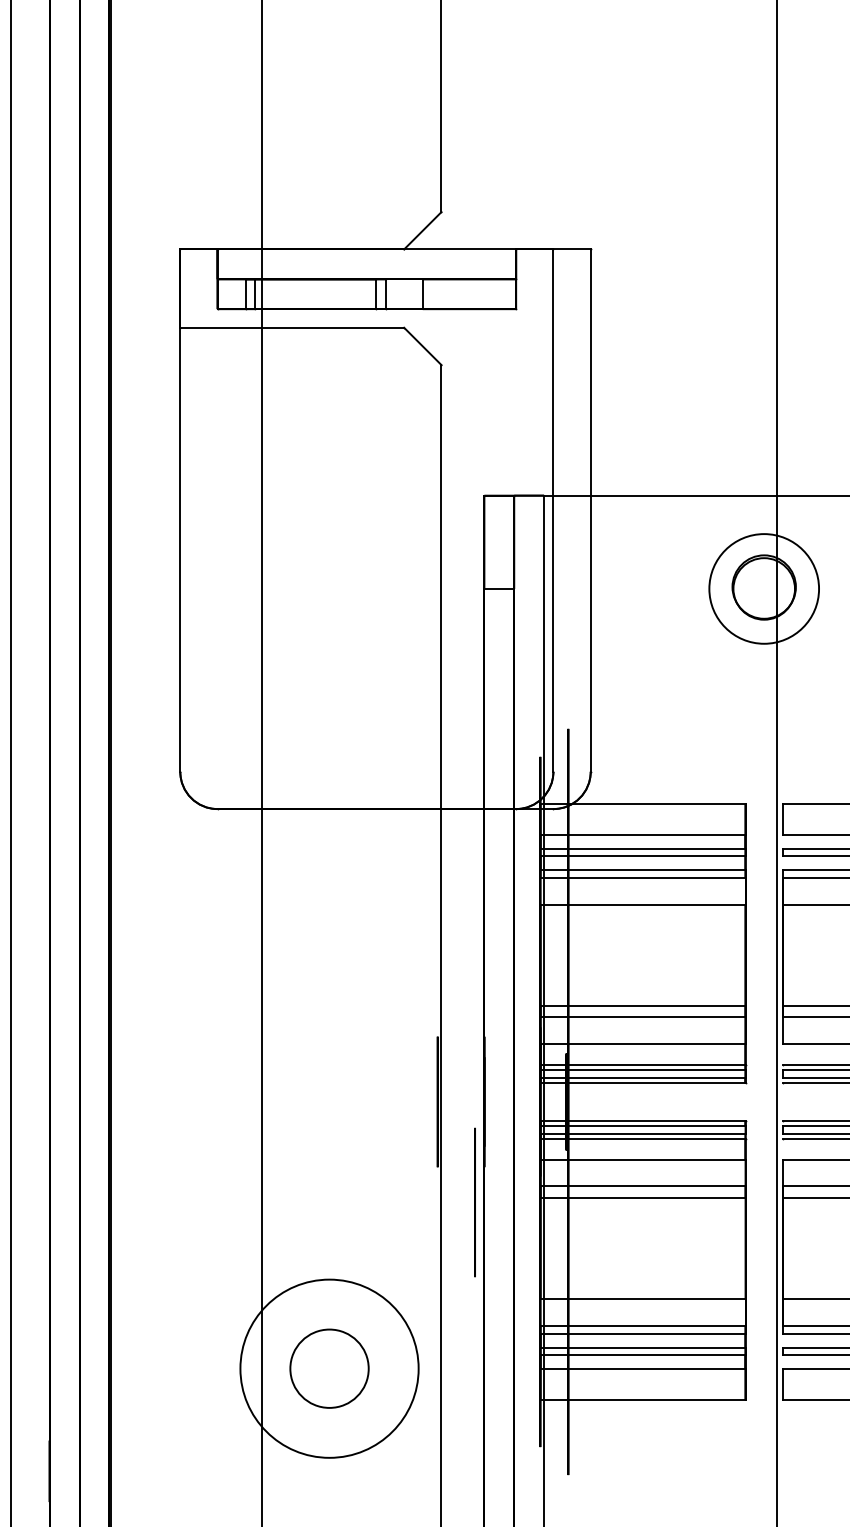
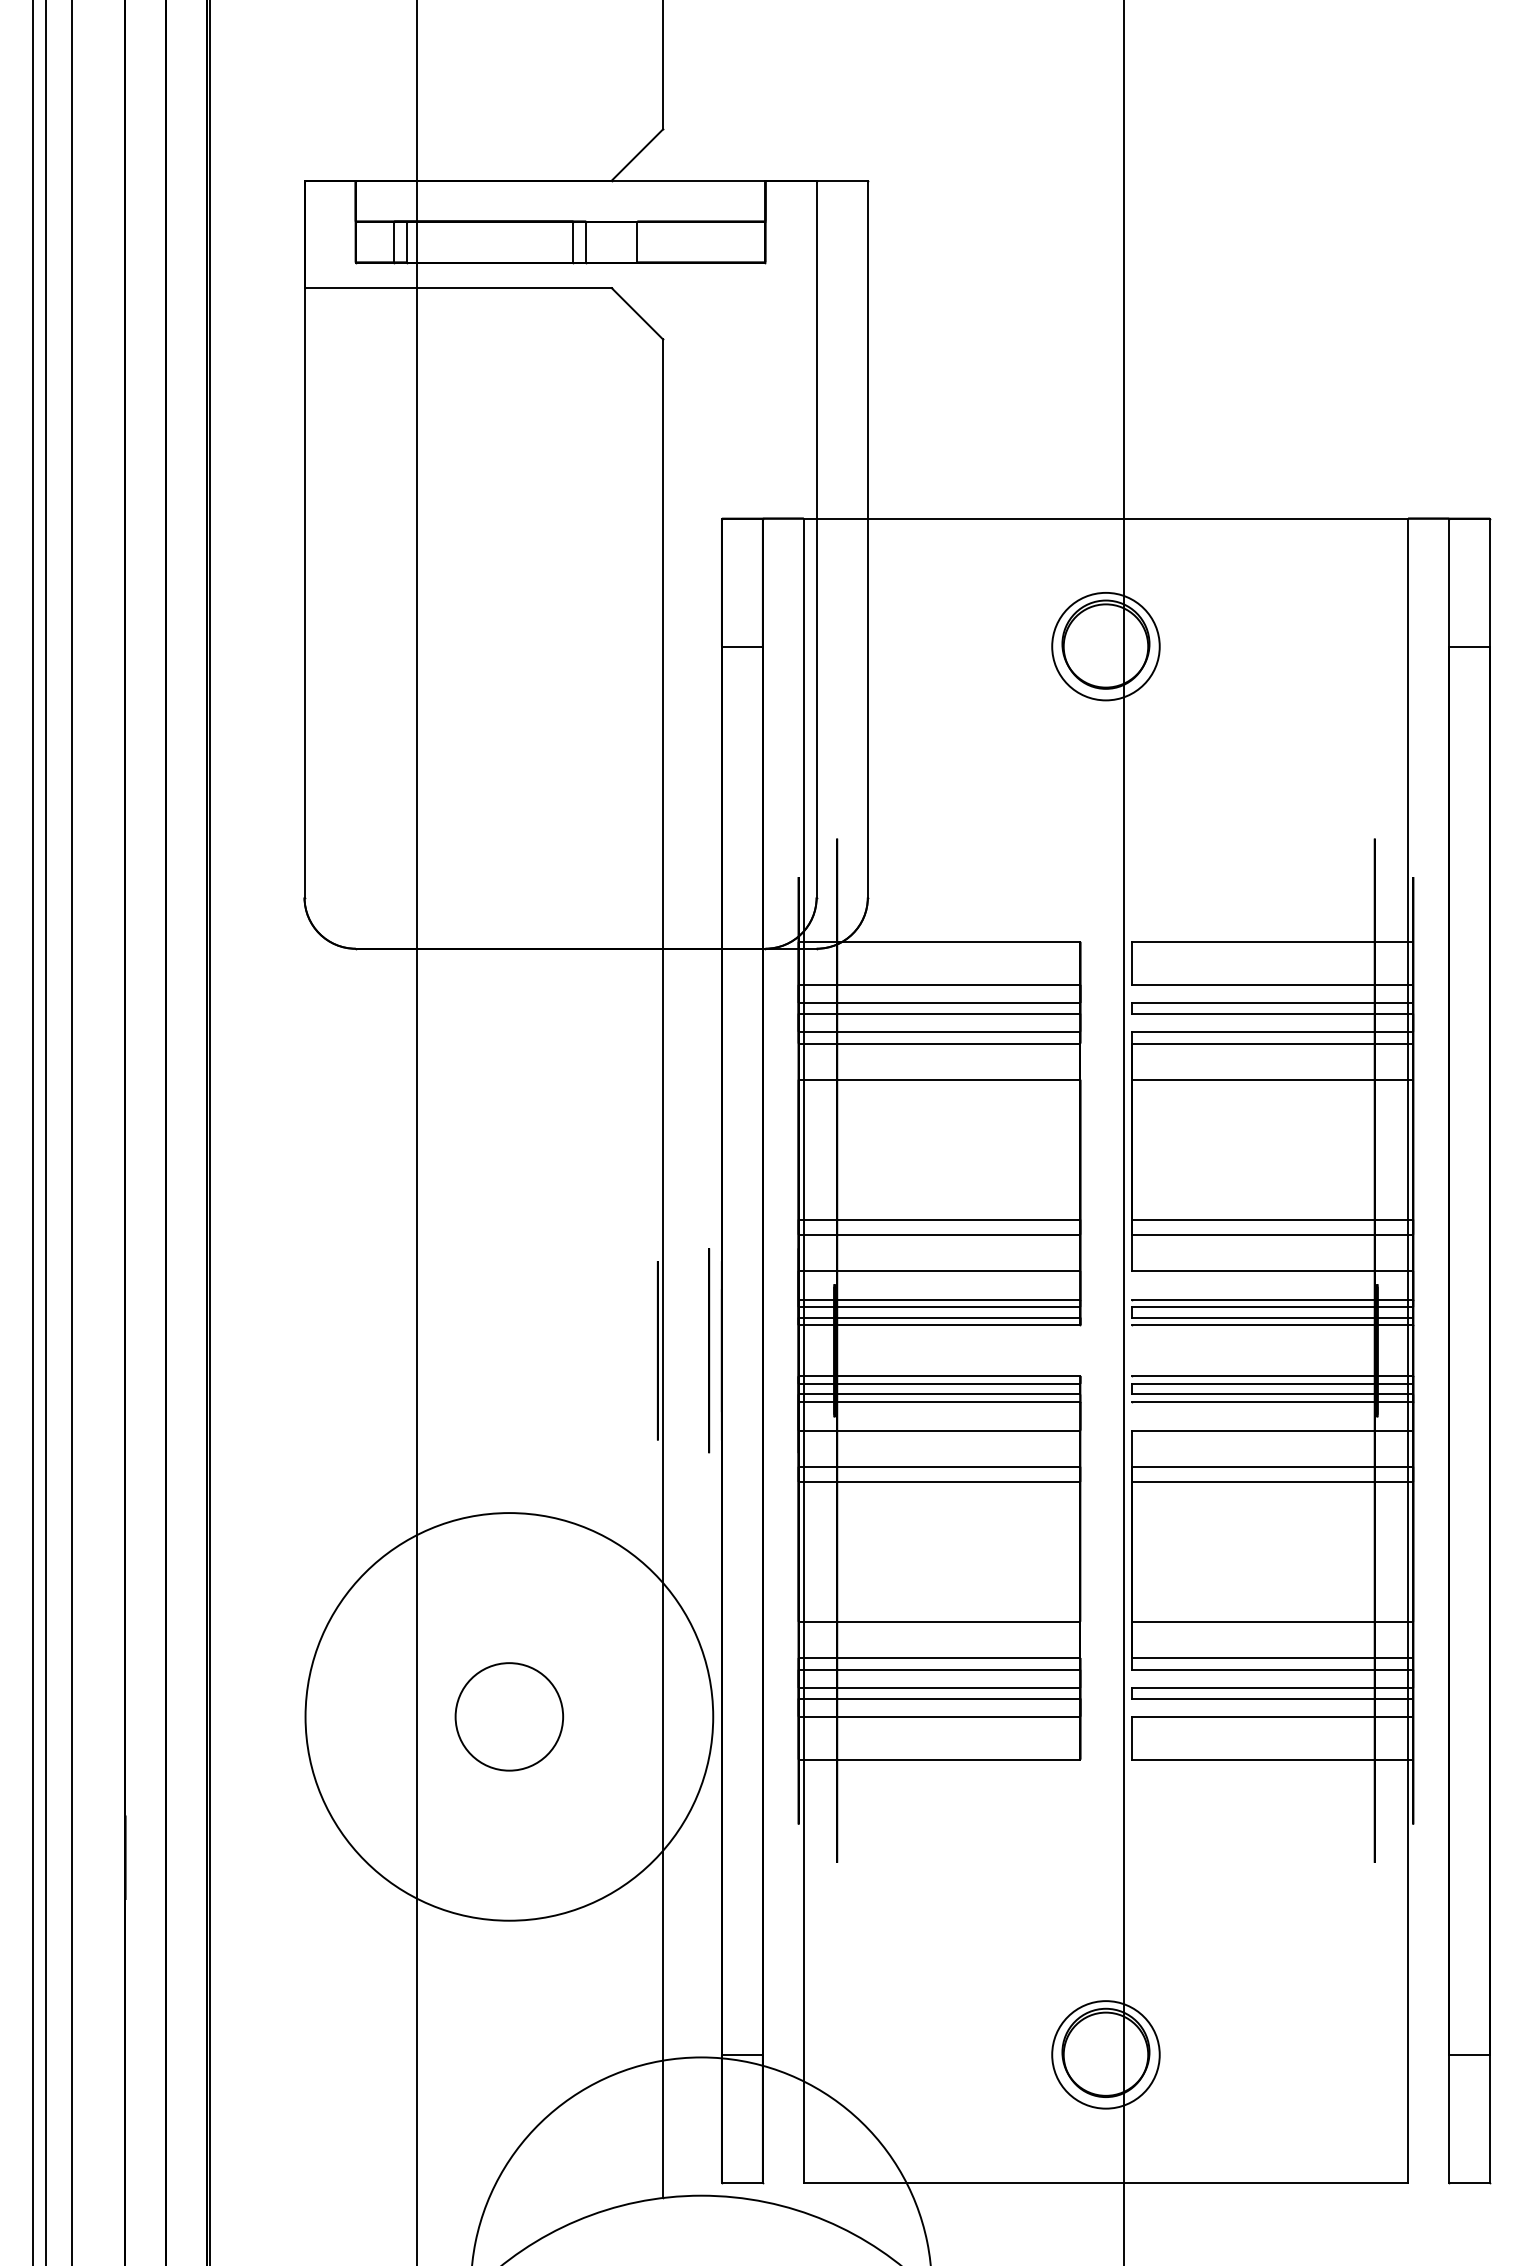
circle: (763, 588) -> (1105, 646), size x0.71
circle: (475, 1202) -> (709, 1350), moved
circle: (329, 1368) -> (509, 1716), size x1.67

